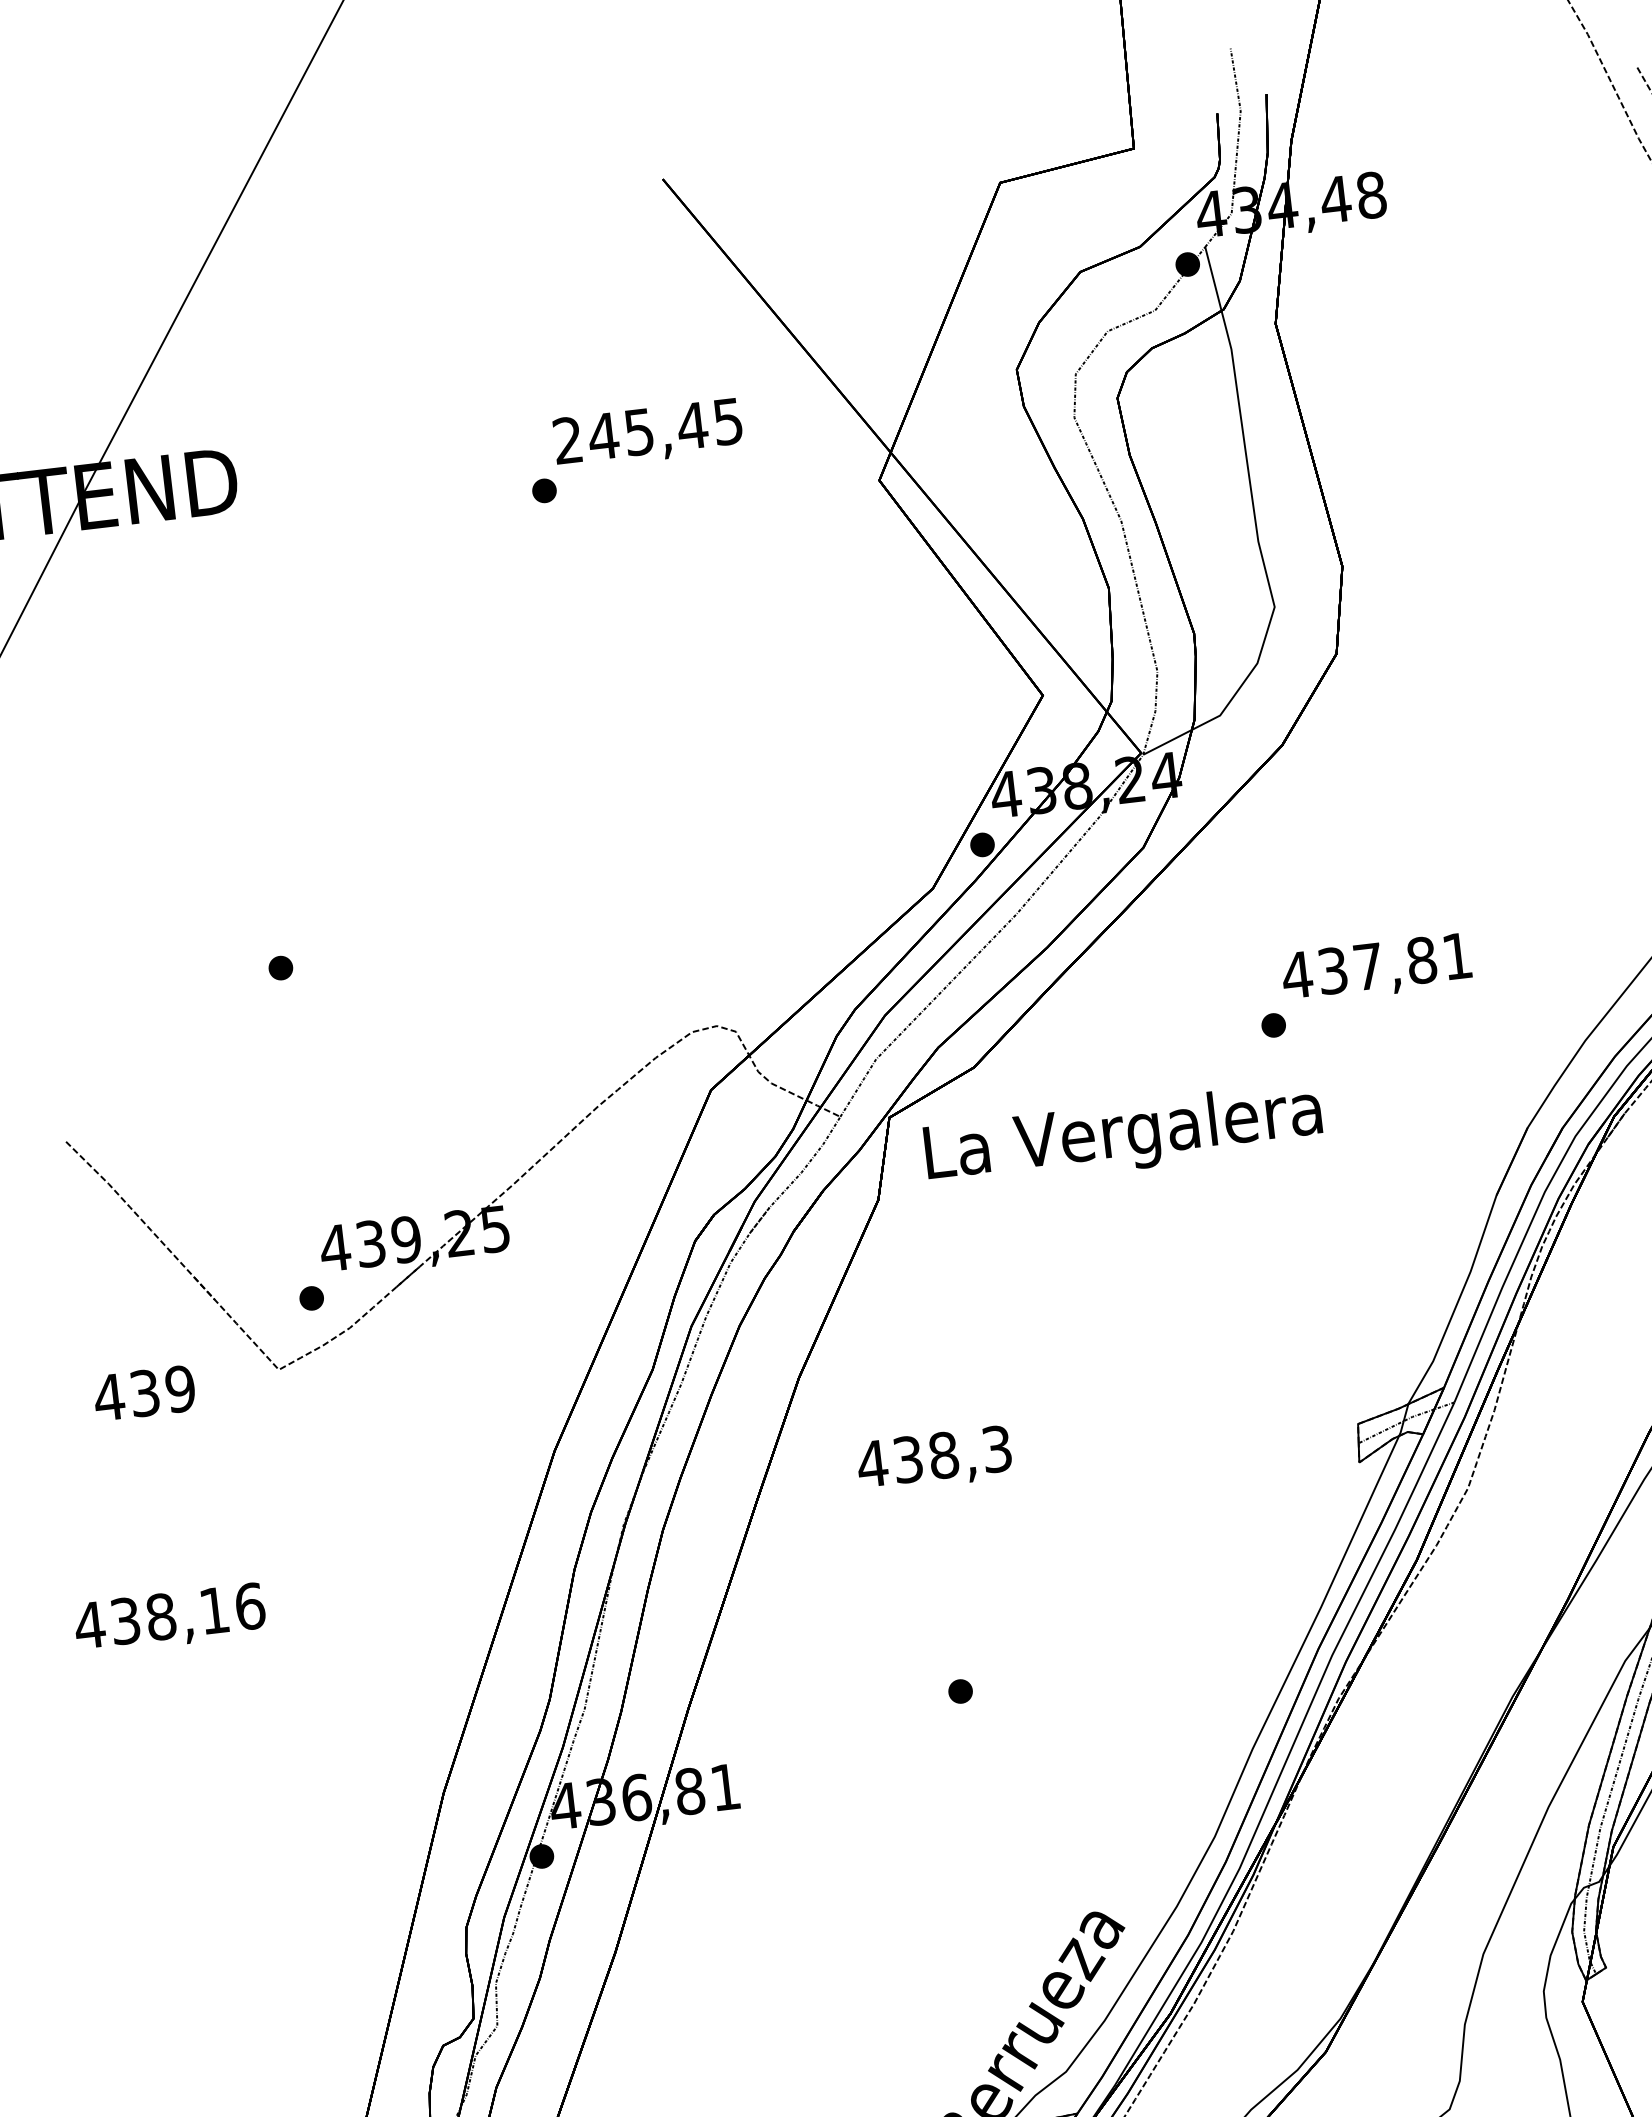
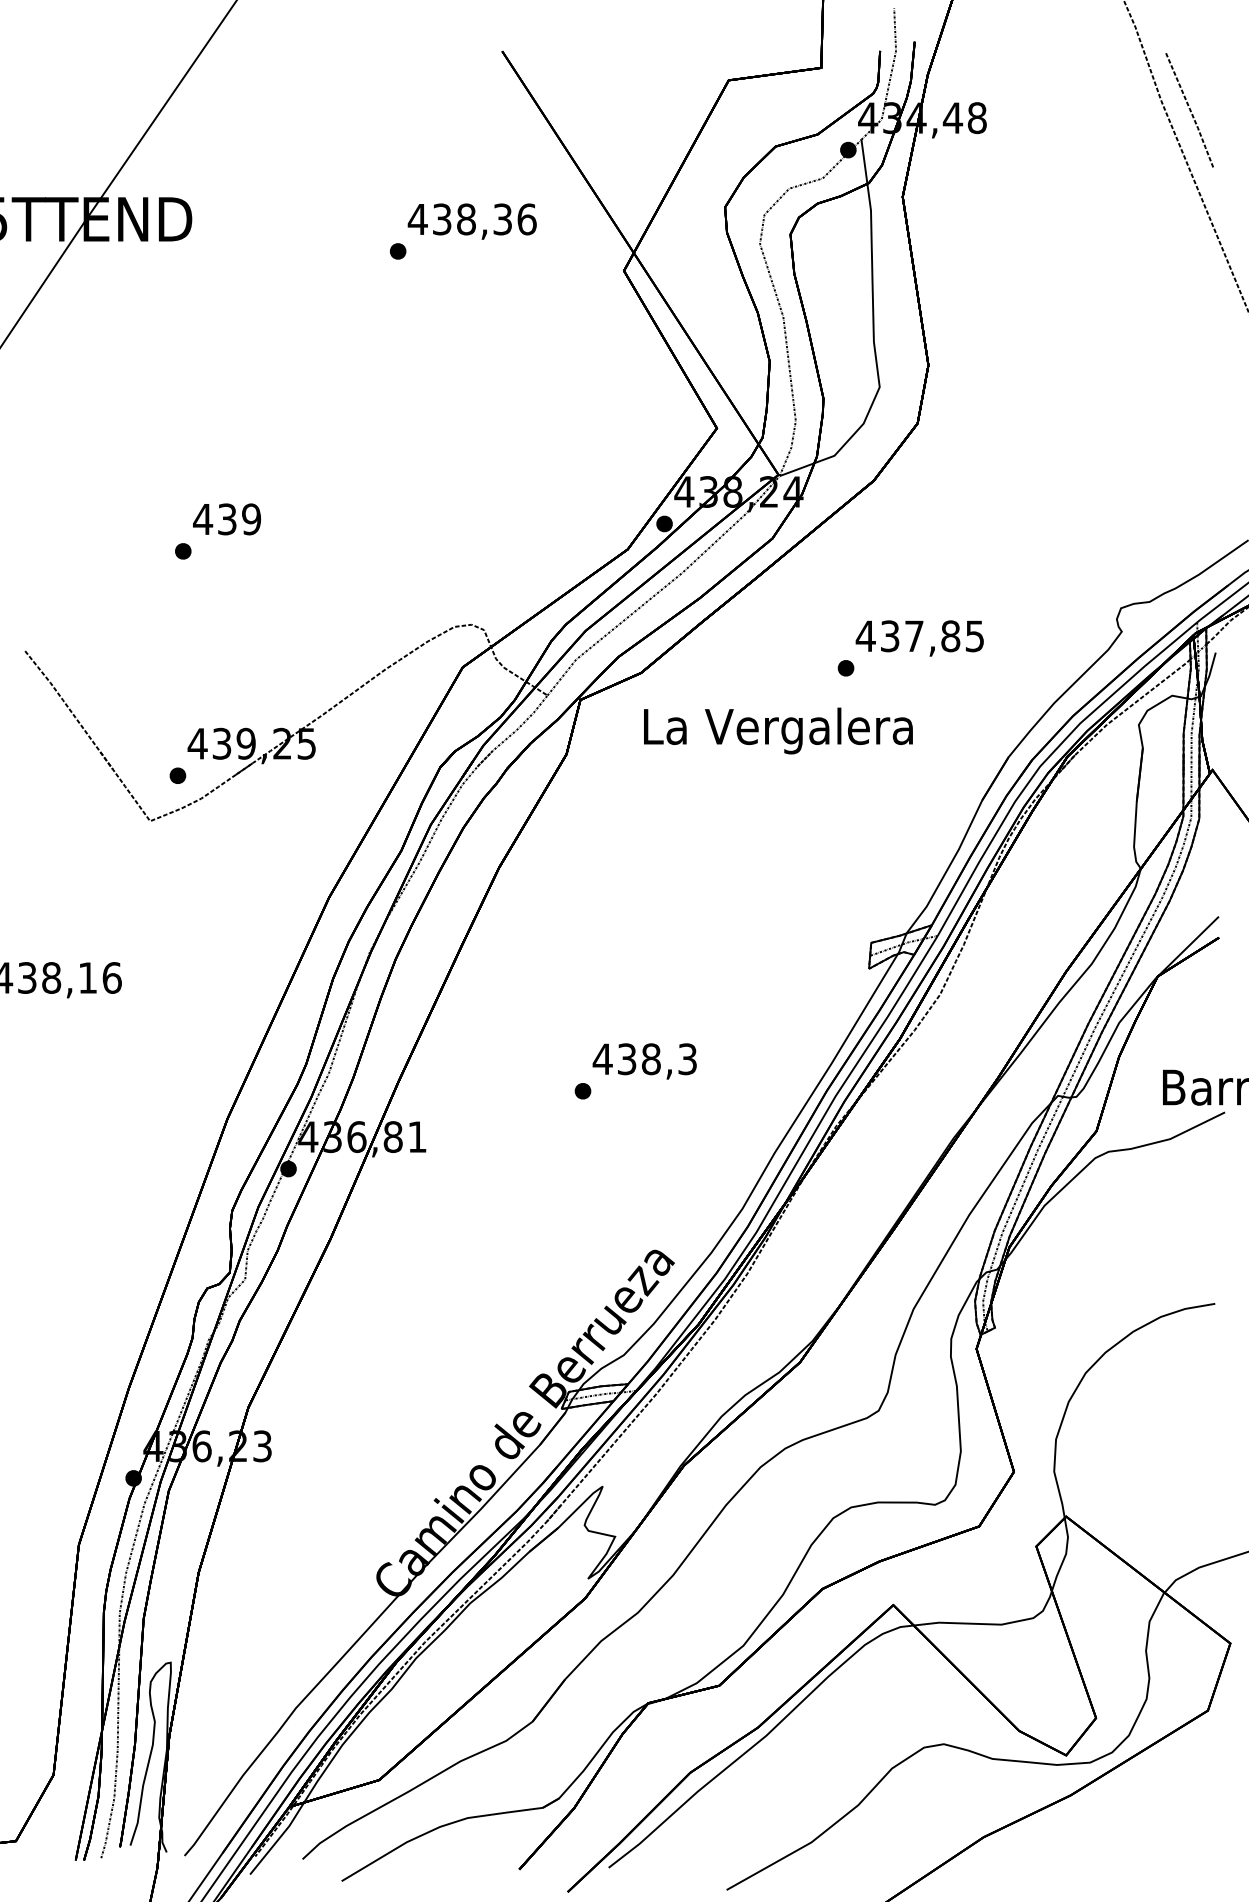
text: (646, 431) -> (471, 219), 245,45 -> 438,36
text: (1456, 956) -> (974, 636), 437,81 -> 437,85
text: (1123, 1135) -> (778, 730), moved
text: (145, 1393) -> (227, 519), moved
text: (934, 1459) -> (644, 1061), moved

